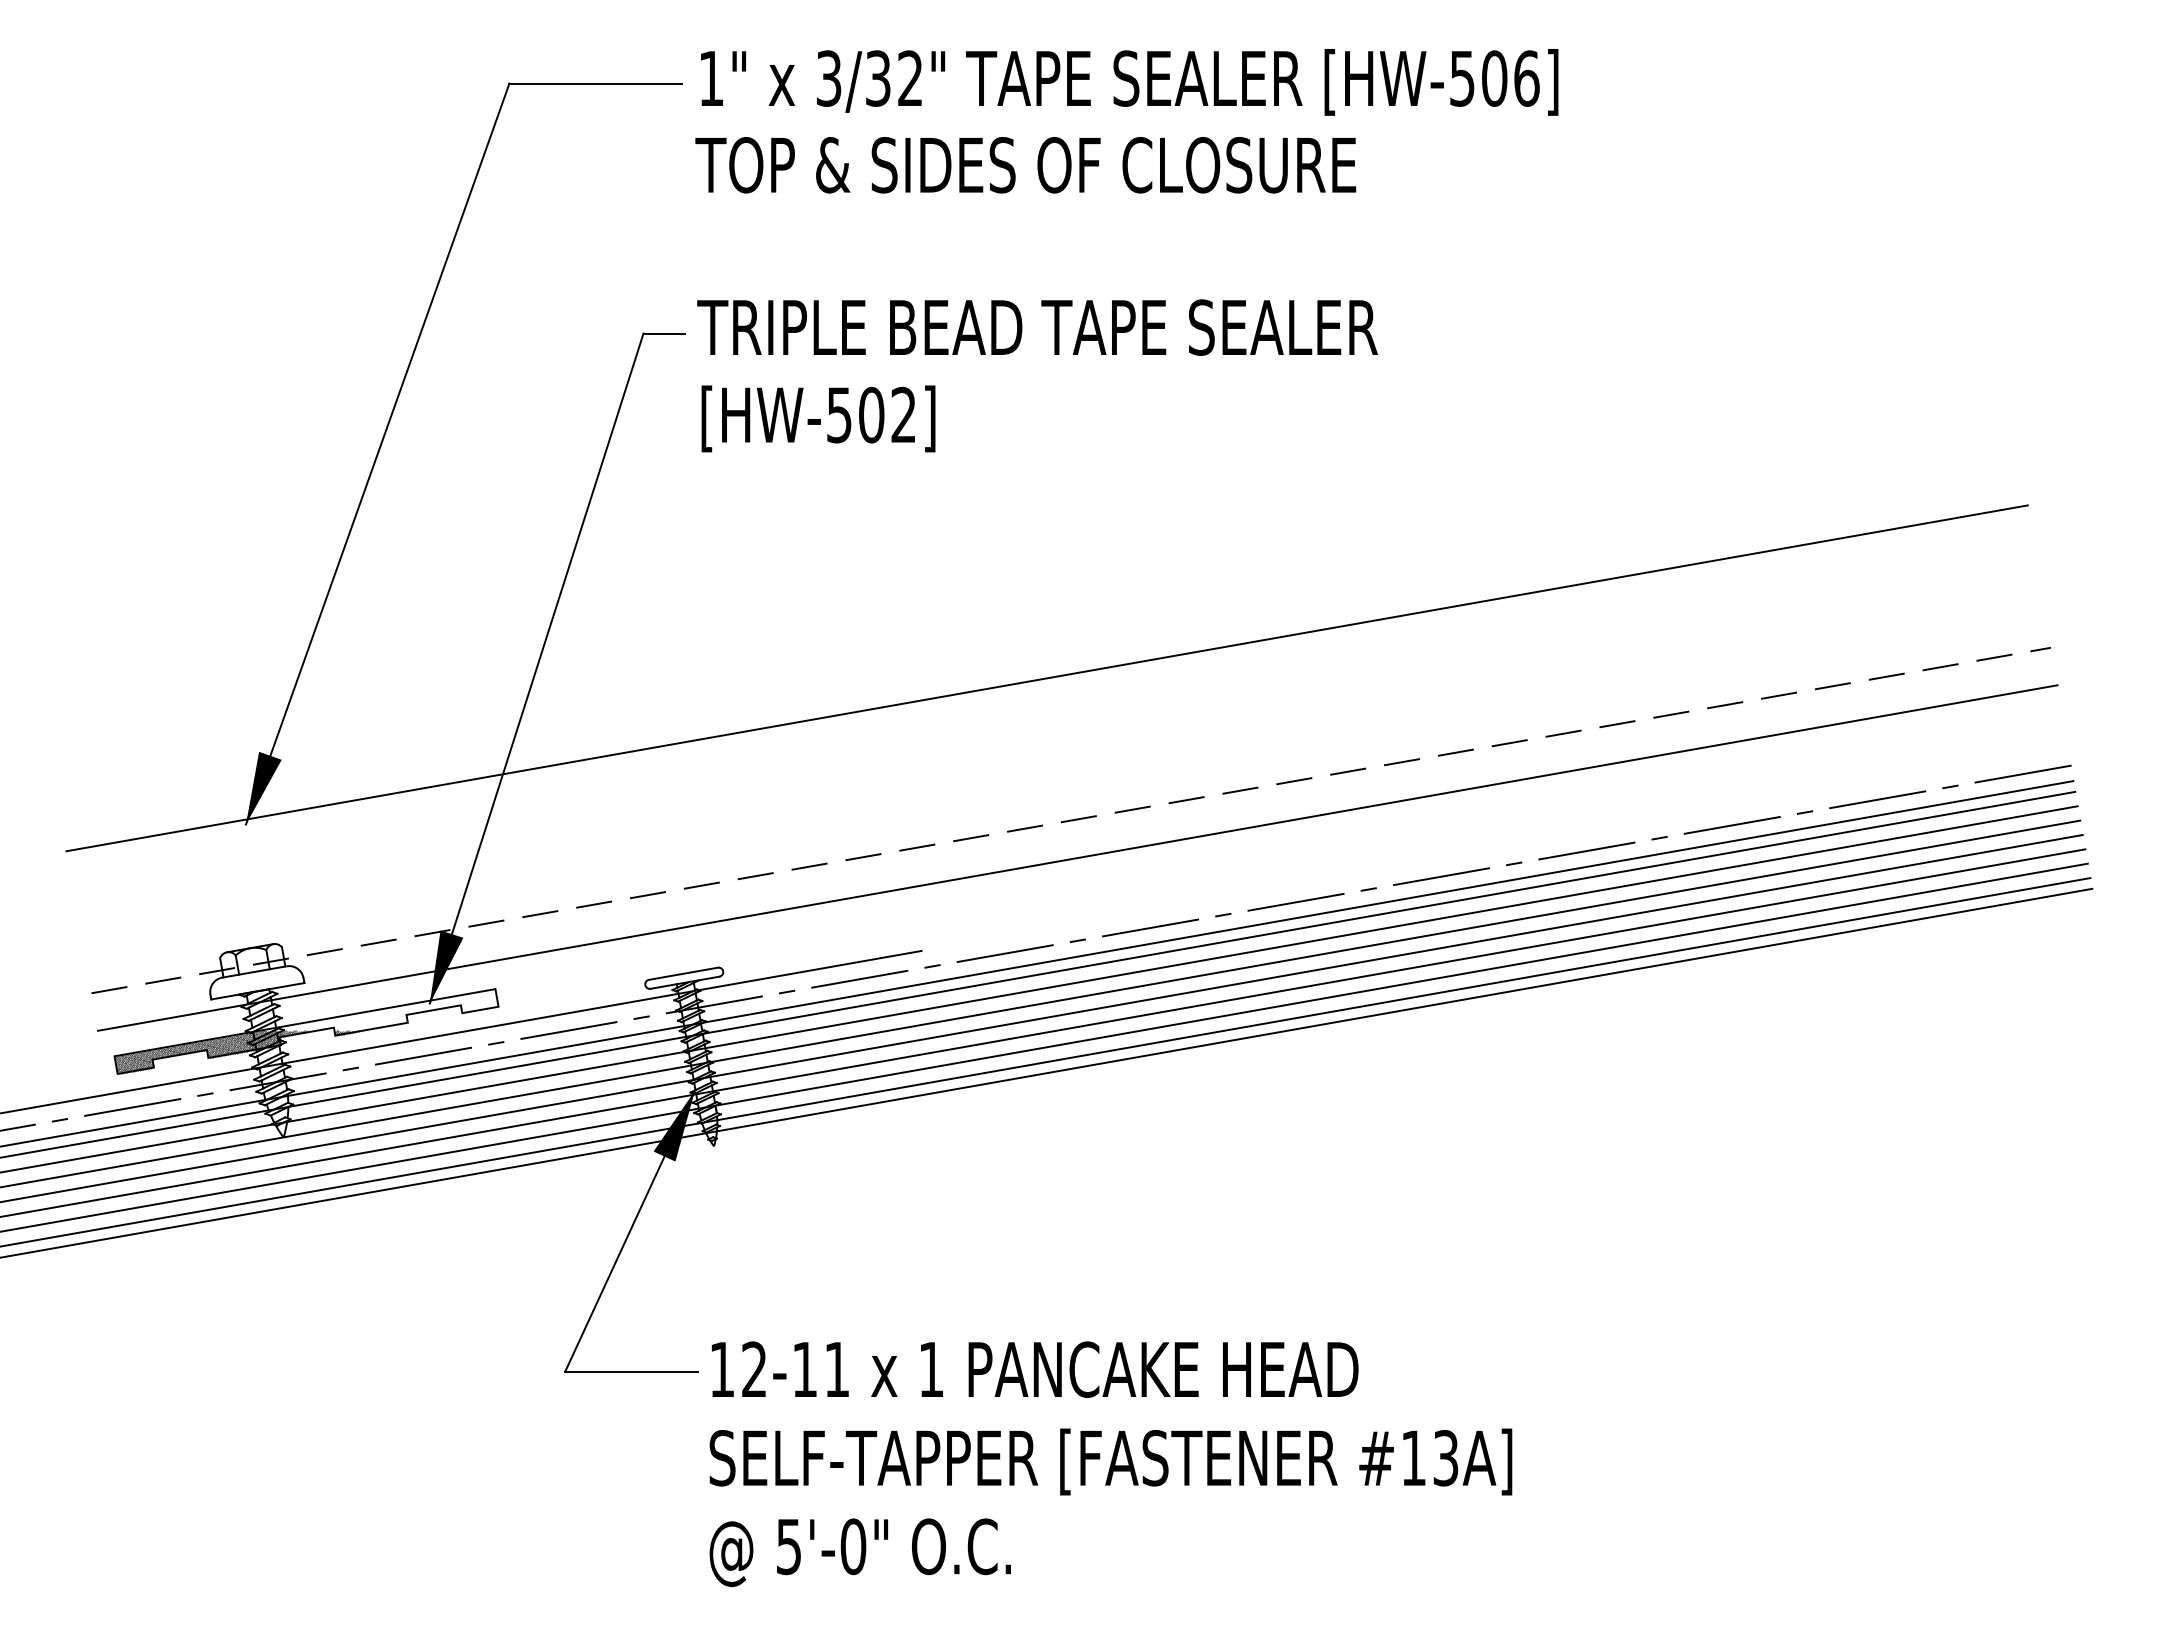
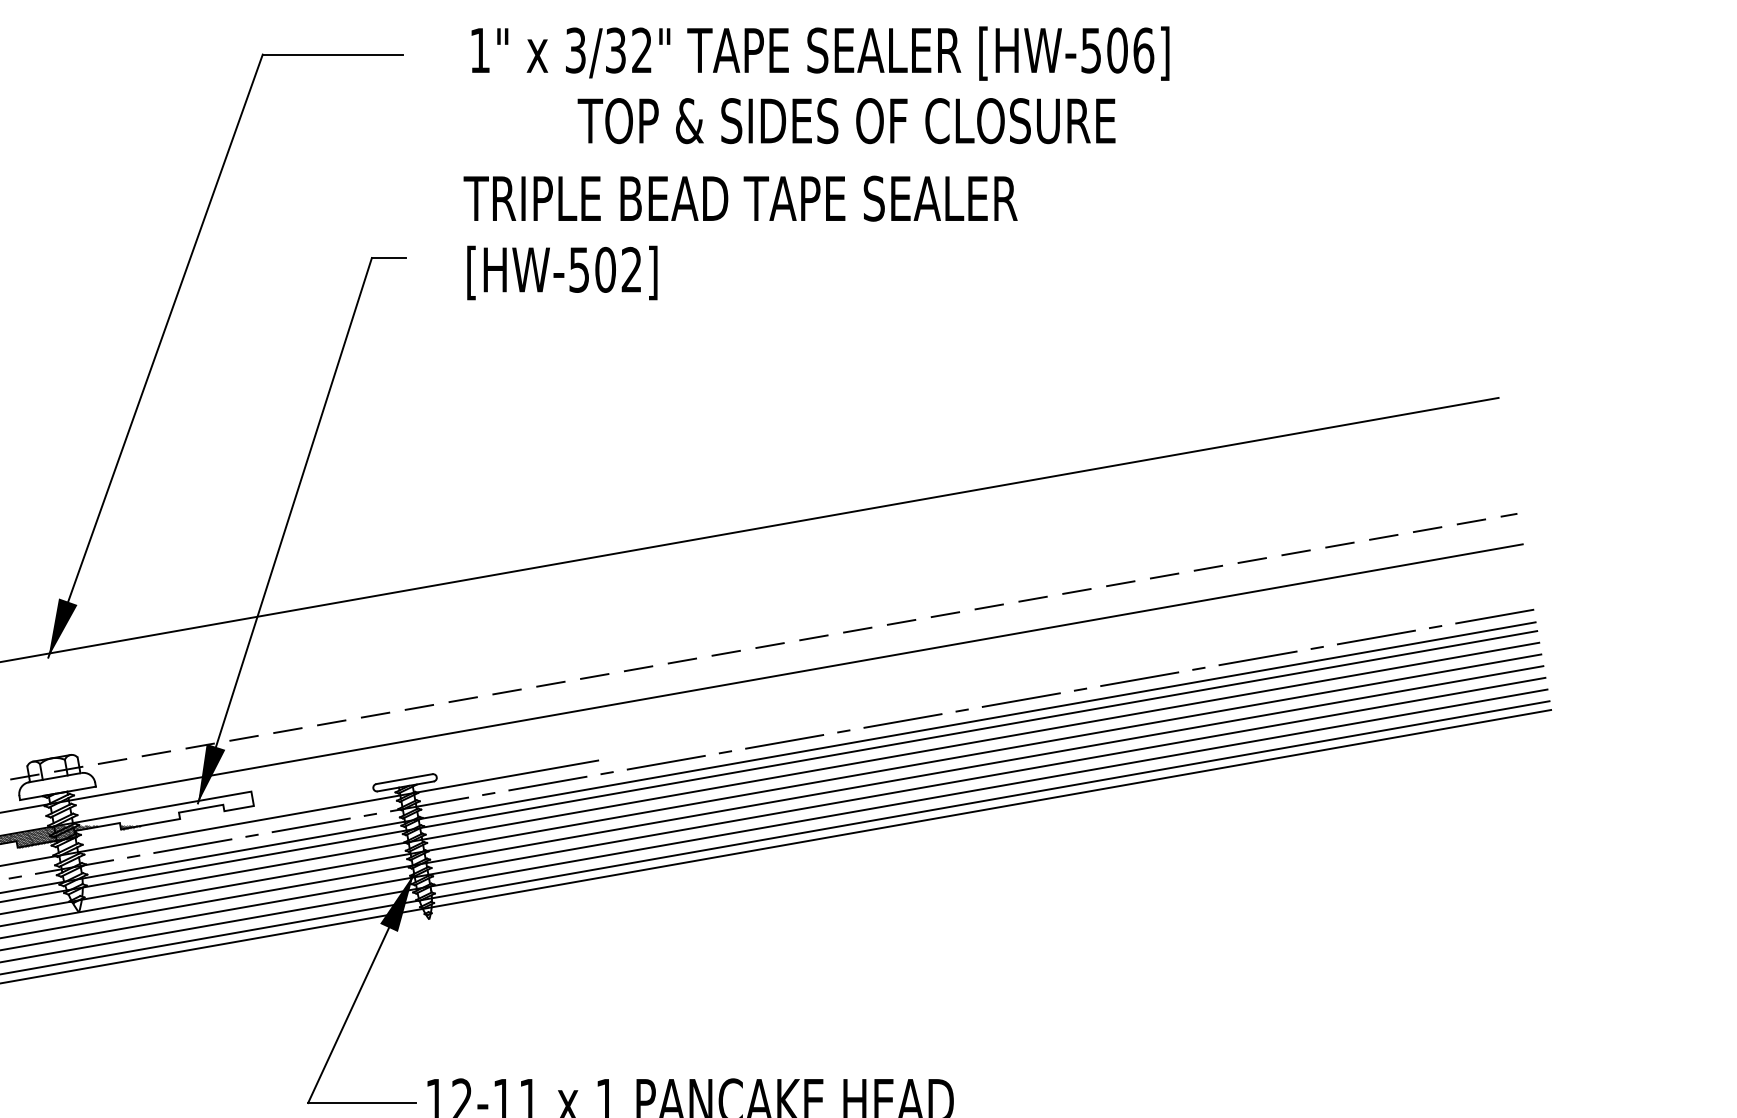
text: (1129, 82) -> (820, 53), moved
text: (1025, 165) -> (846, 121), moved
text: (1037, 375) -> (740, 237), moved

